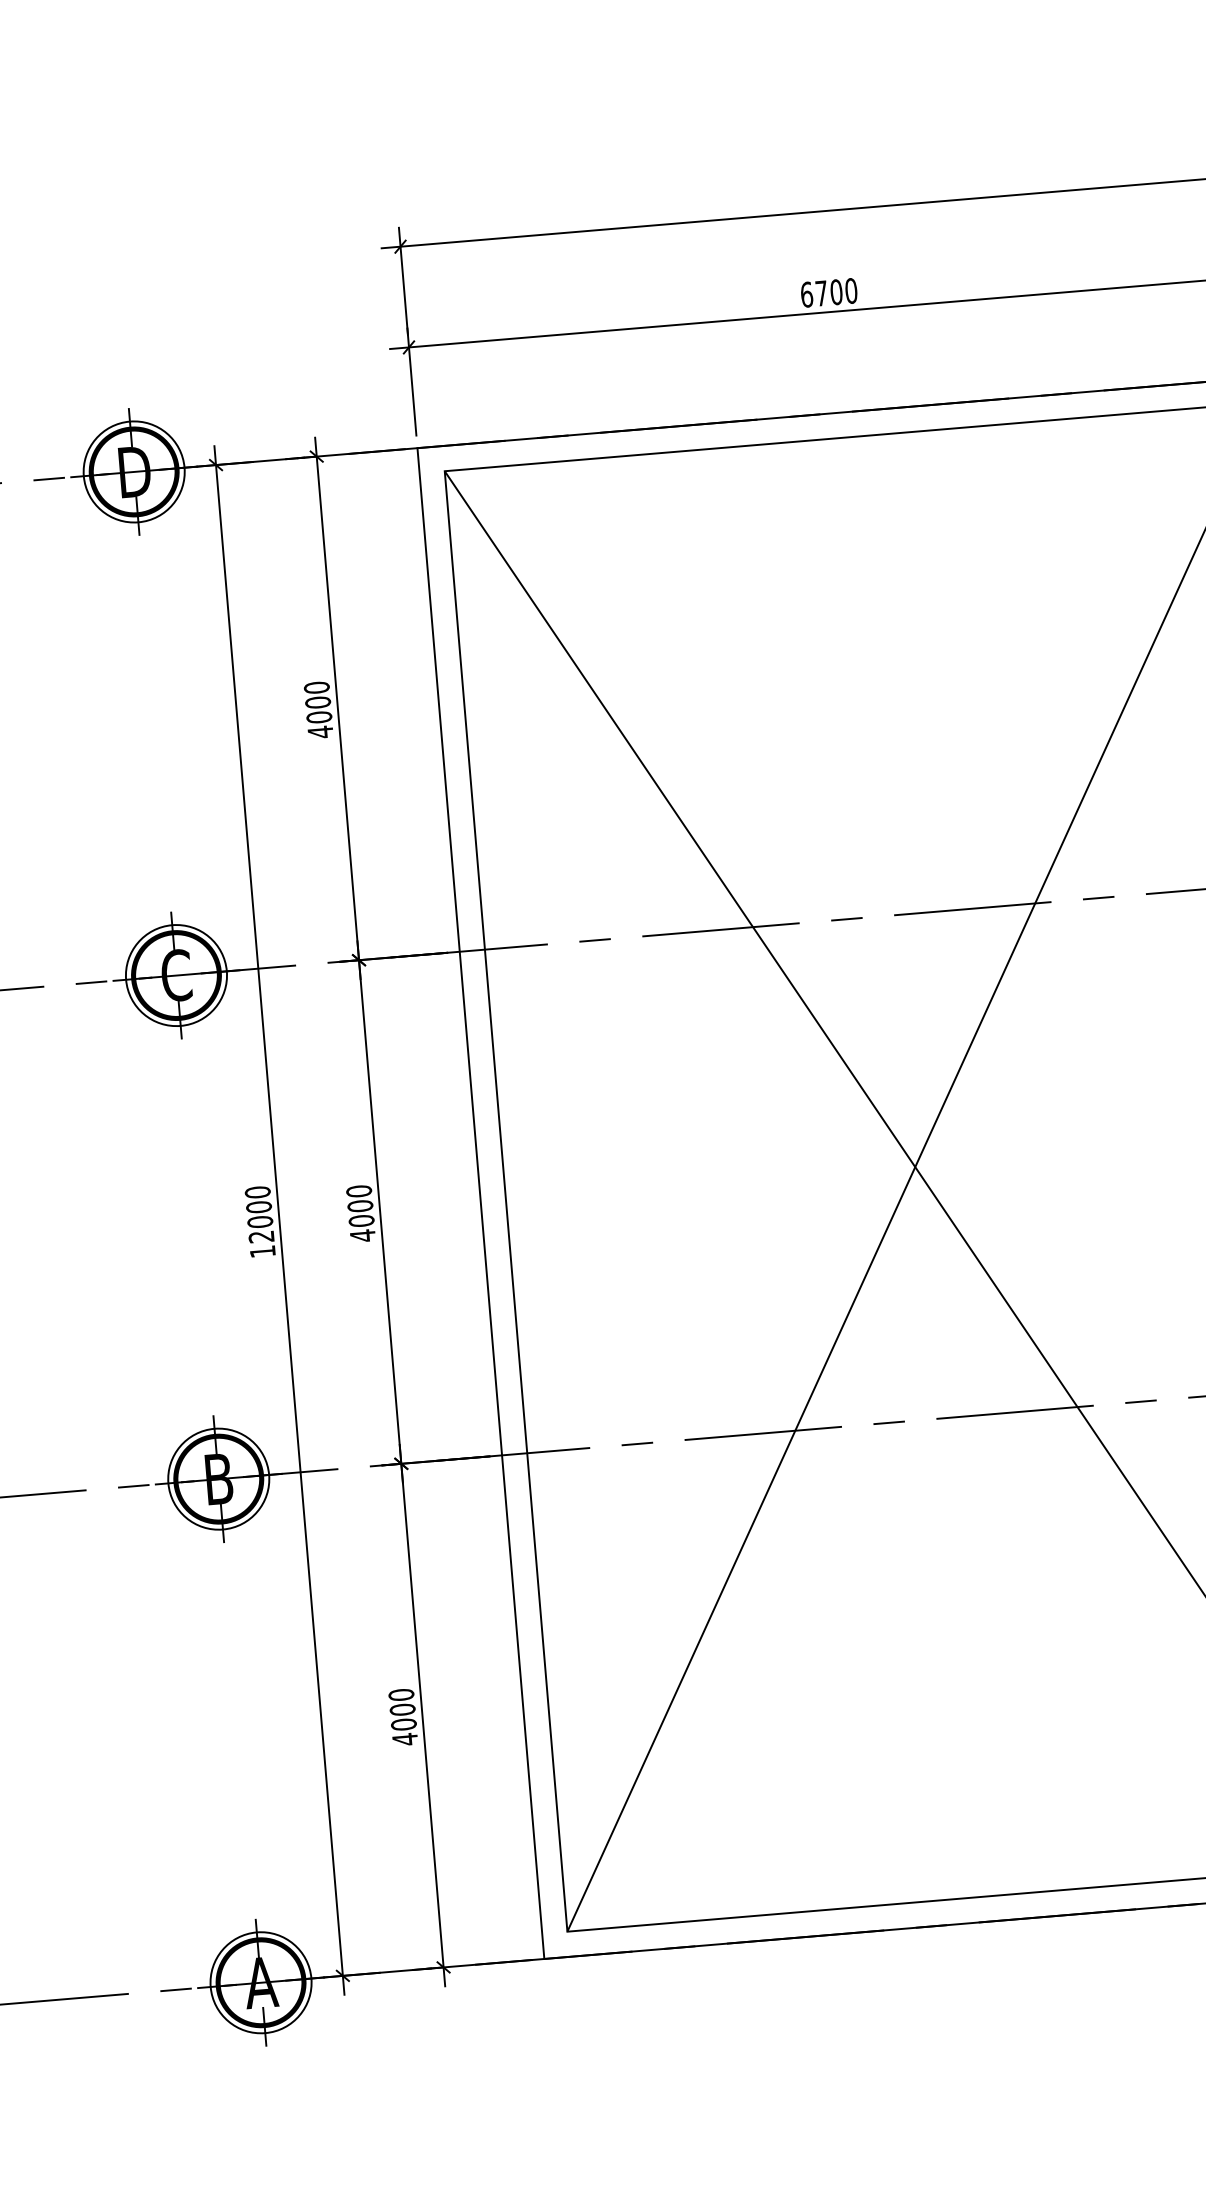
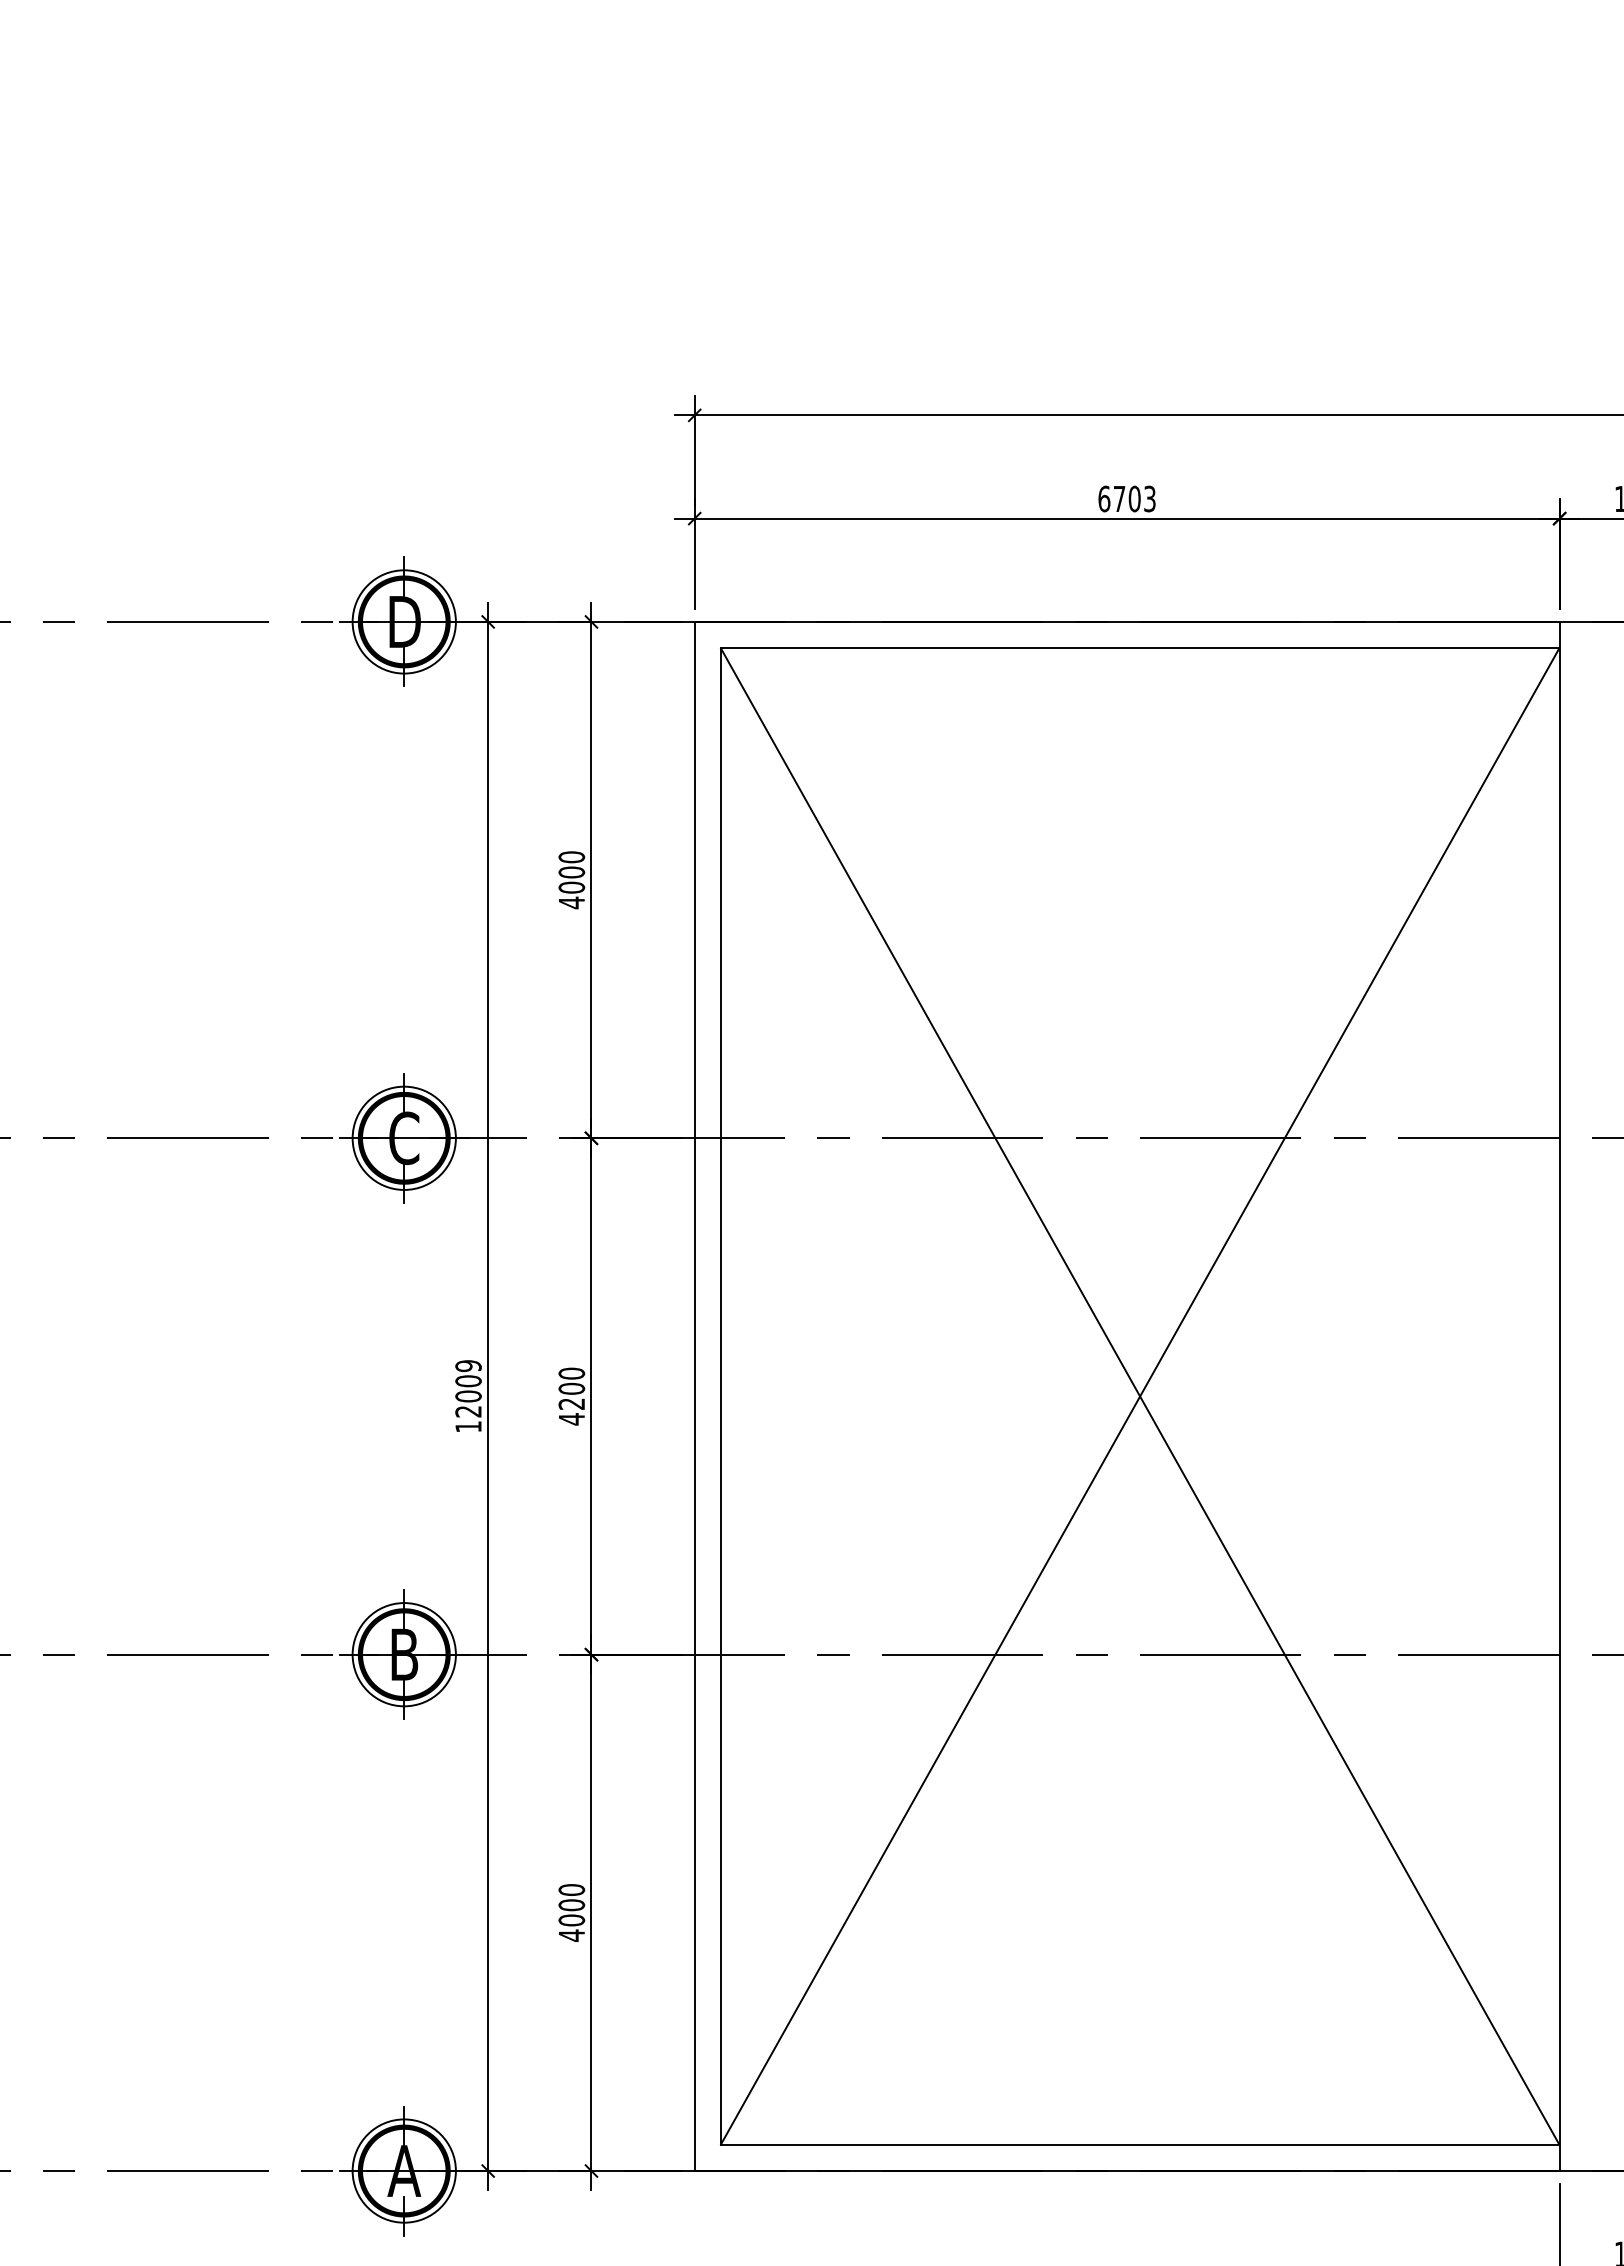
text: (850, 290) -> (1149, 498), 6700 -> 6703
text: (257, 1192) -> (468, 1366), 12000 -> 12009
text: (361, 1220) -> (571, 1403), 4000 -> 4200

